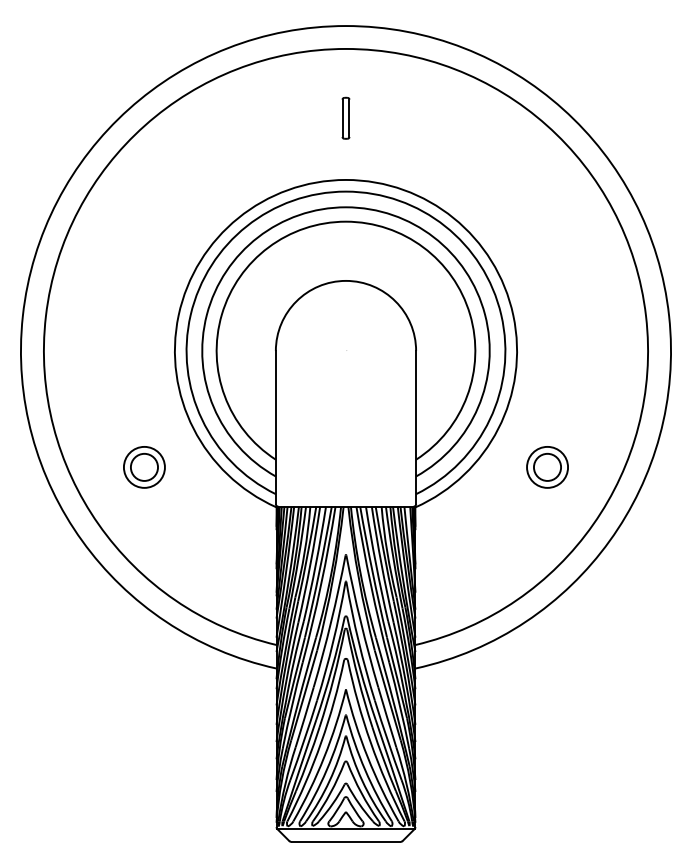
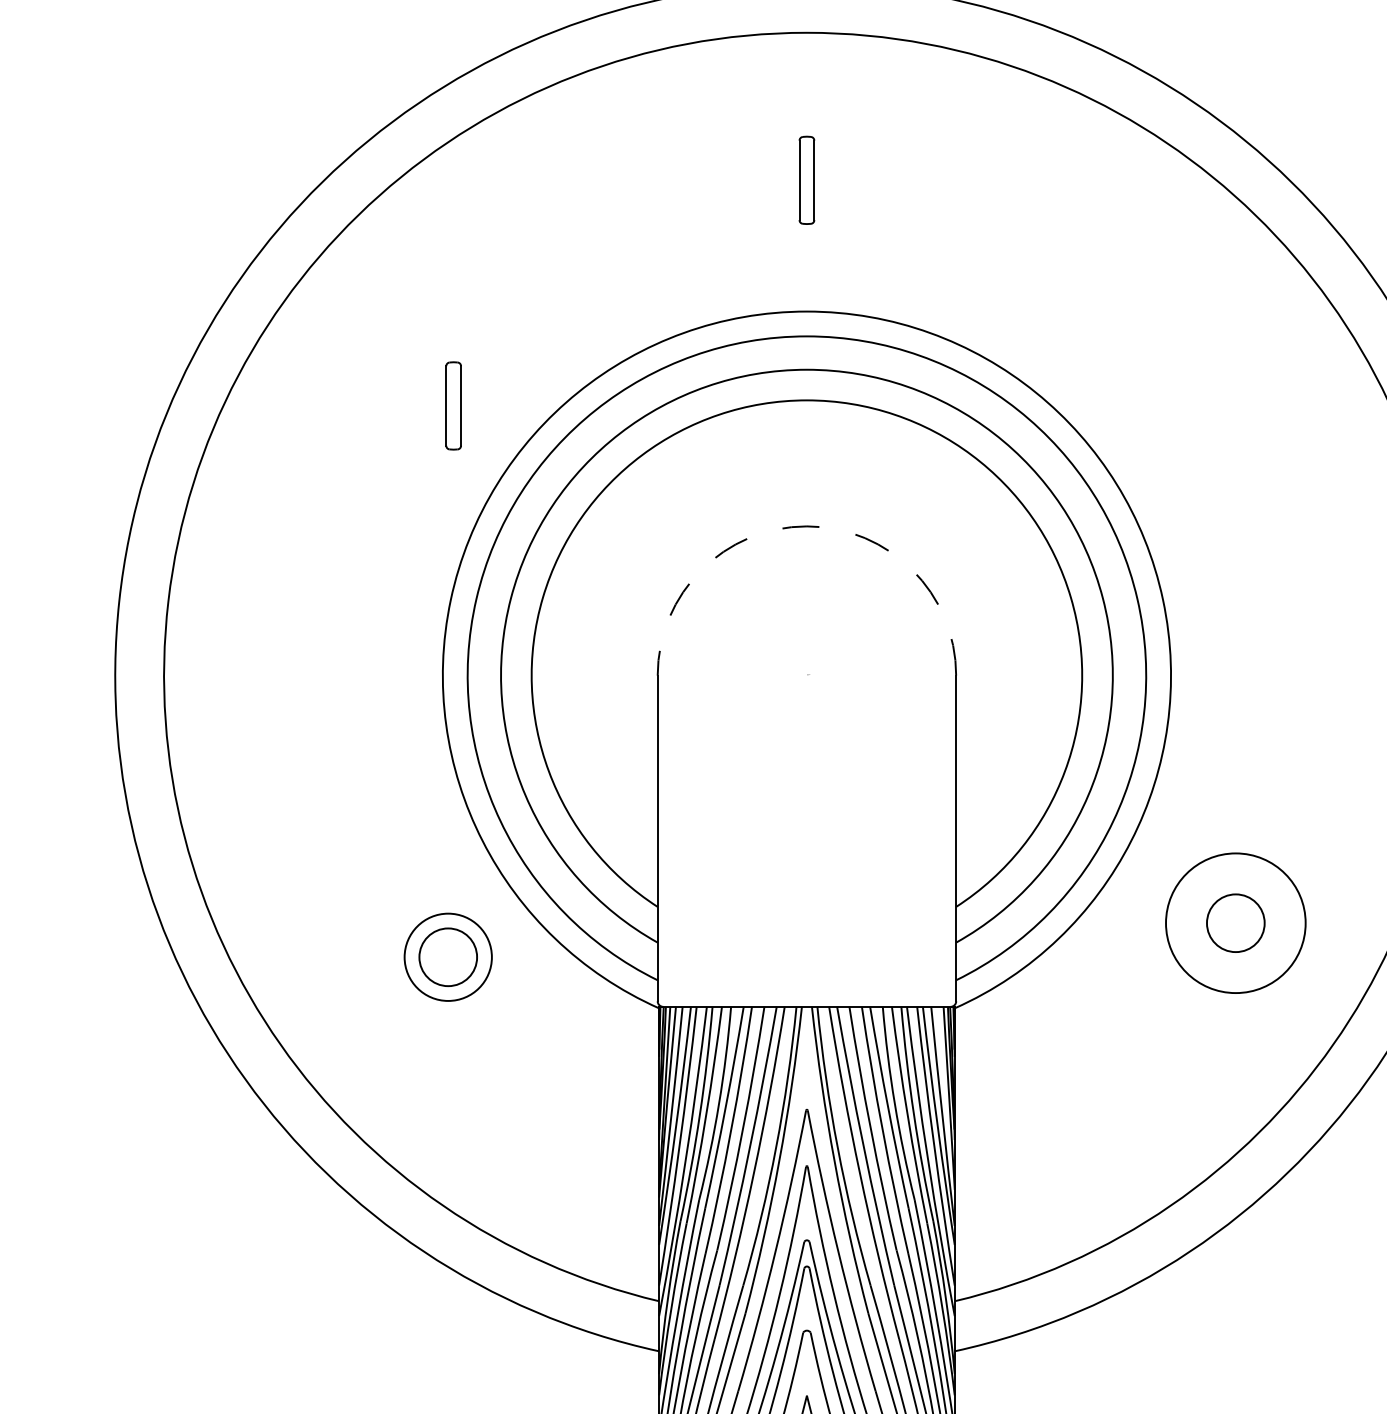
part: (179, 223) -> (452, 404), added
arc: (345, 280) -> (805, 525), solid -> dashed
circle: (547, 466) -> (1235, 921), size x1.6
part: (144, 467) -> (448, 957), moved

